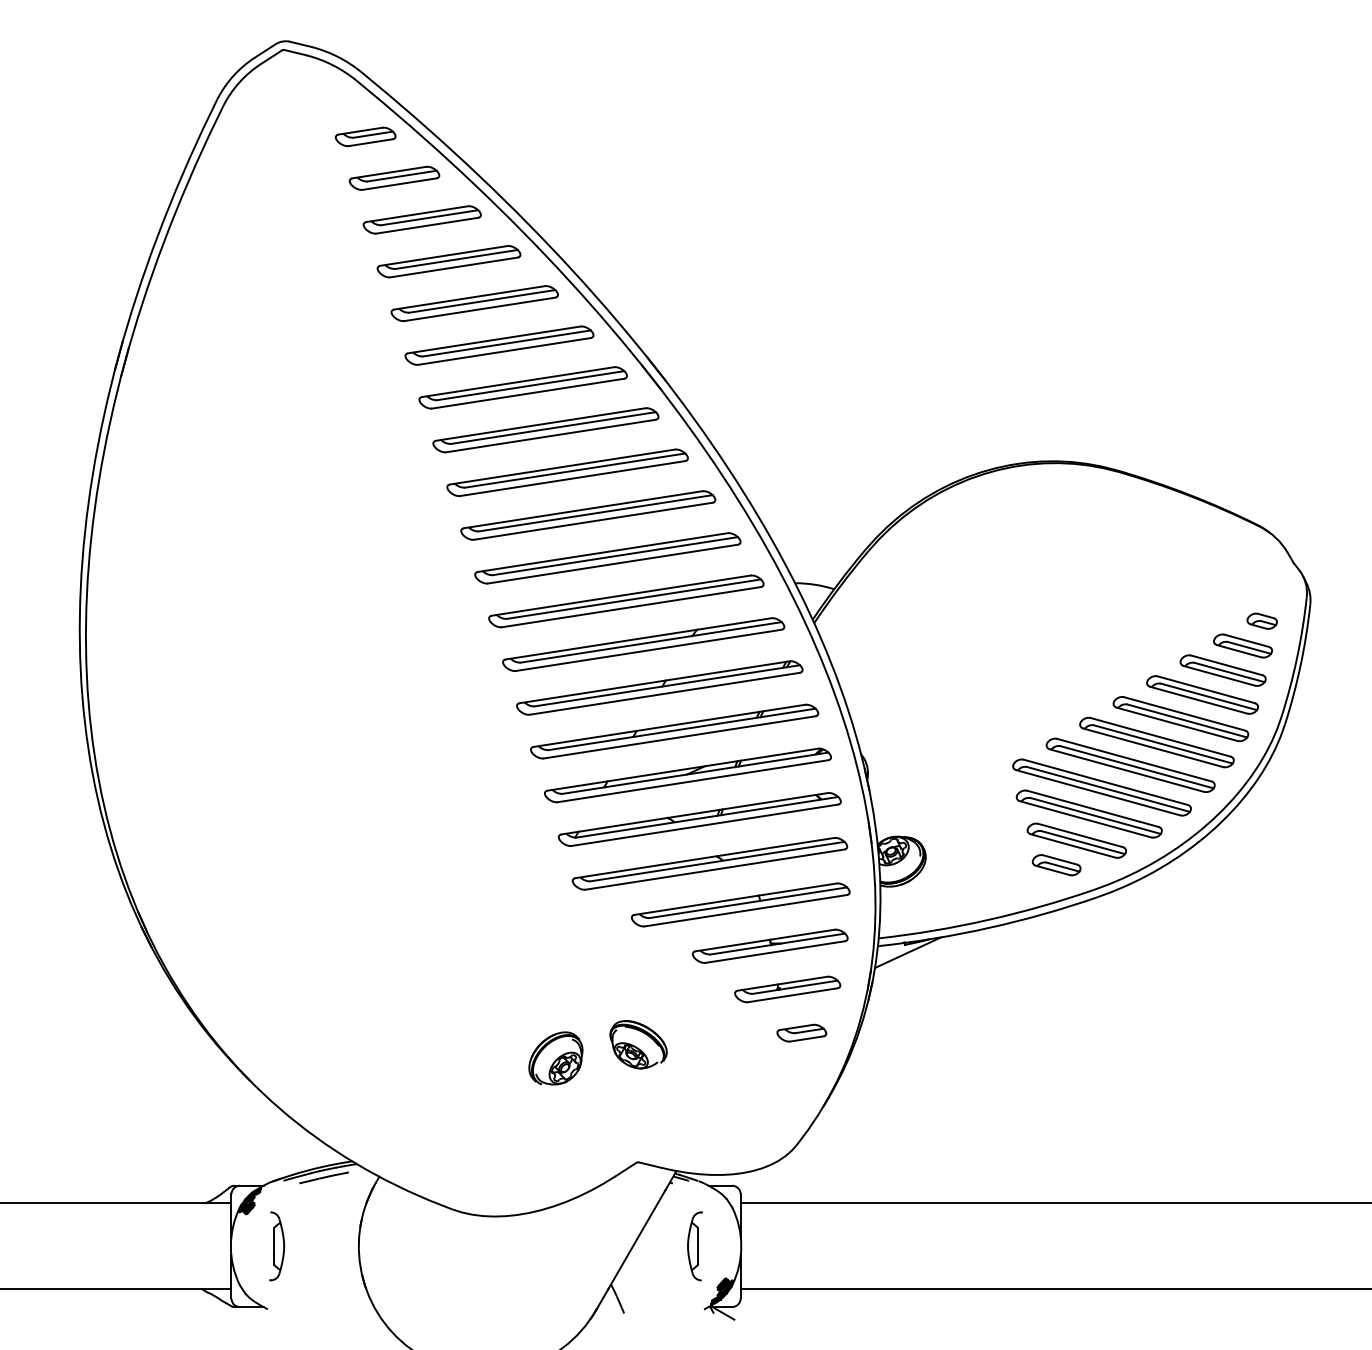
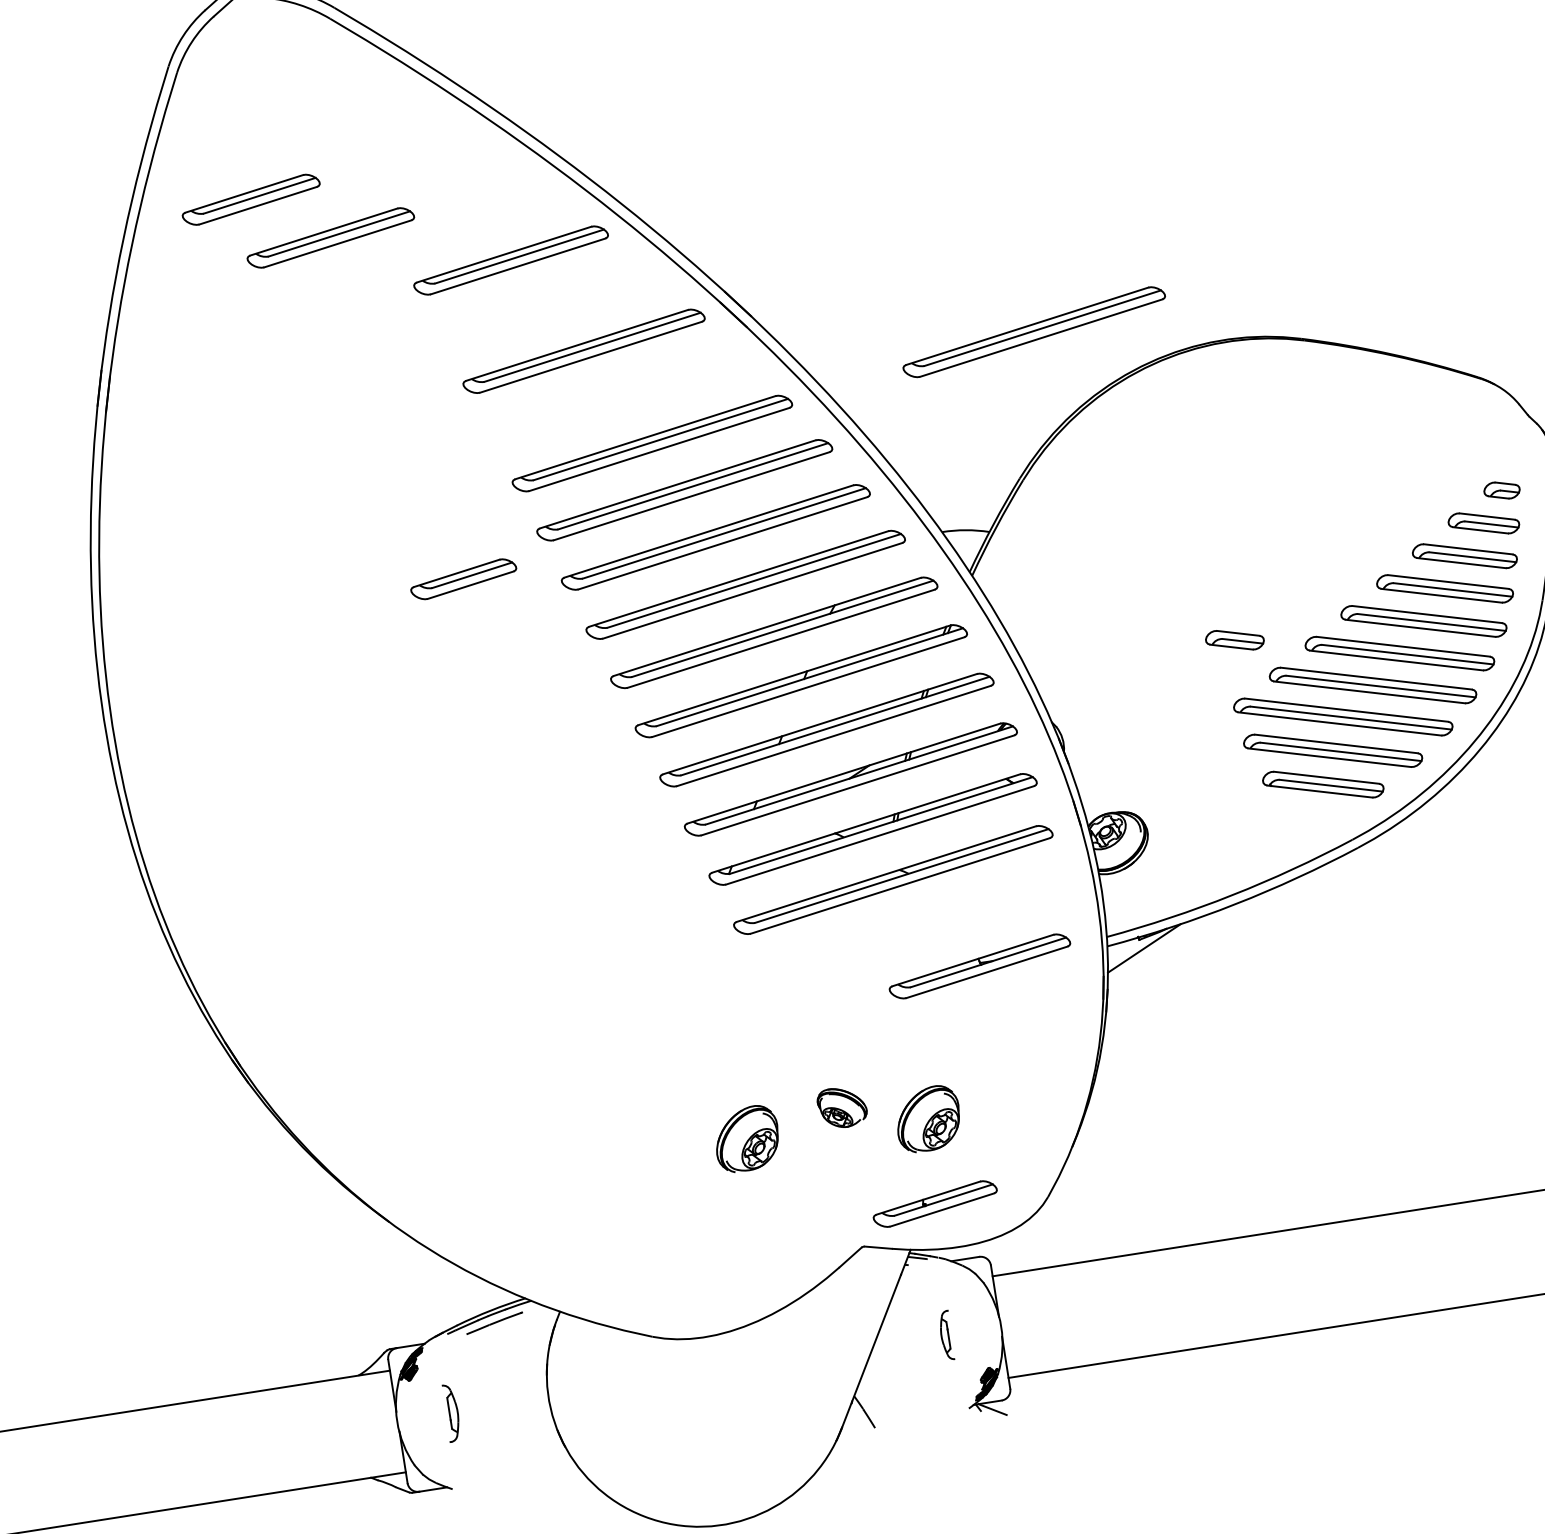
part: (365, 136) -> (350, 83), removed
part: (394, 177) -> (463, 578), moved
part: (421, 219) -> (250, 199), moved
part: (448, 261) -> (330, 237), moved
part: (499, 345) -> (548, 305), removed
part: (545, 430) -> (1033, 332), moved
part: (1056, 865) -> (1234, 640), moved
part: (740, 904) -> (937, 922), removed
part: (787, 989) -> (935, 1204), moved
part: (801, 1032) -> (1032, 1062), removed
part: (638, 1044) -> (842, 1107), size x0.7
part: (707, 1065) -> (927, 1119), added
part: (276, 1246) -> (451, 1413), size x0.7
part: (694, 1246) -> (945, 1335), size x0.6

